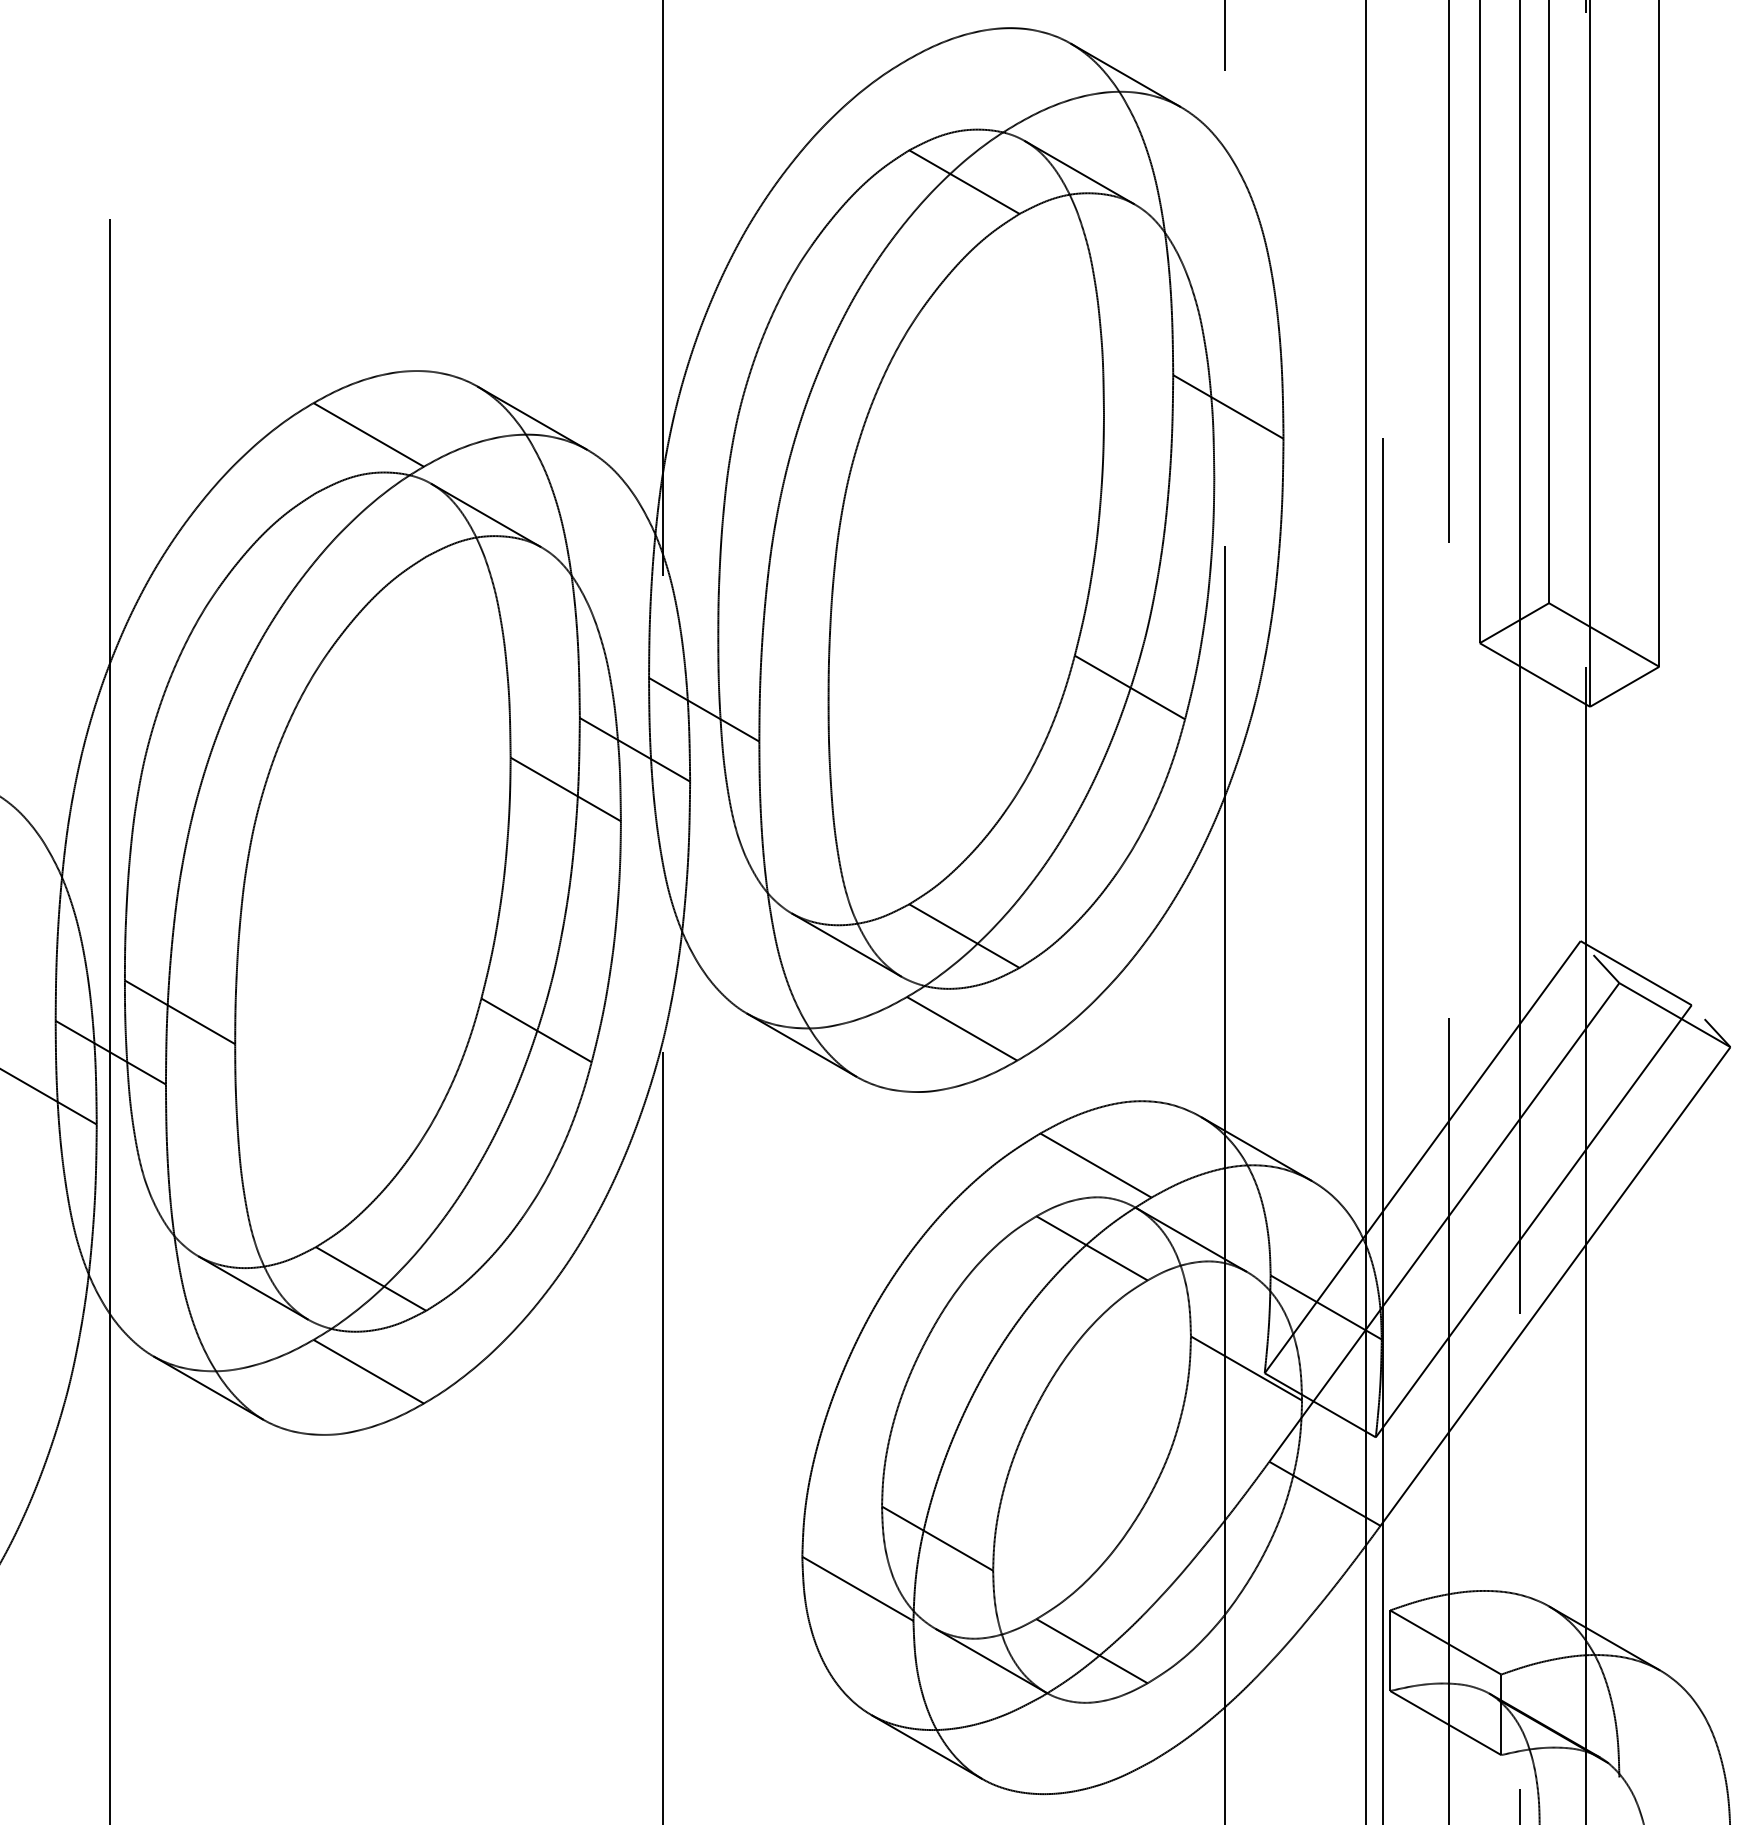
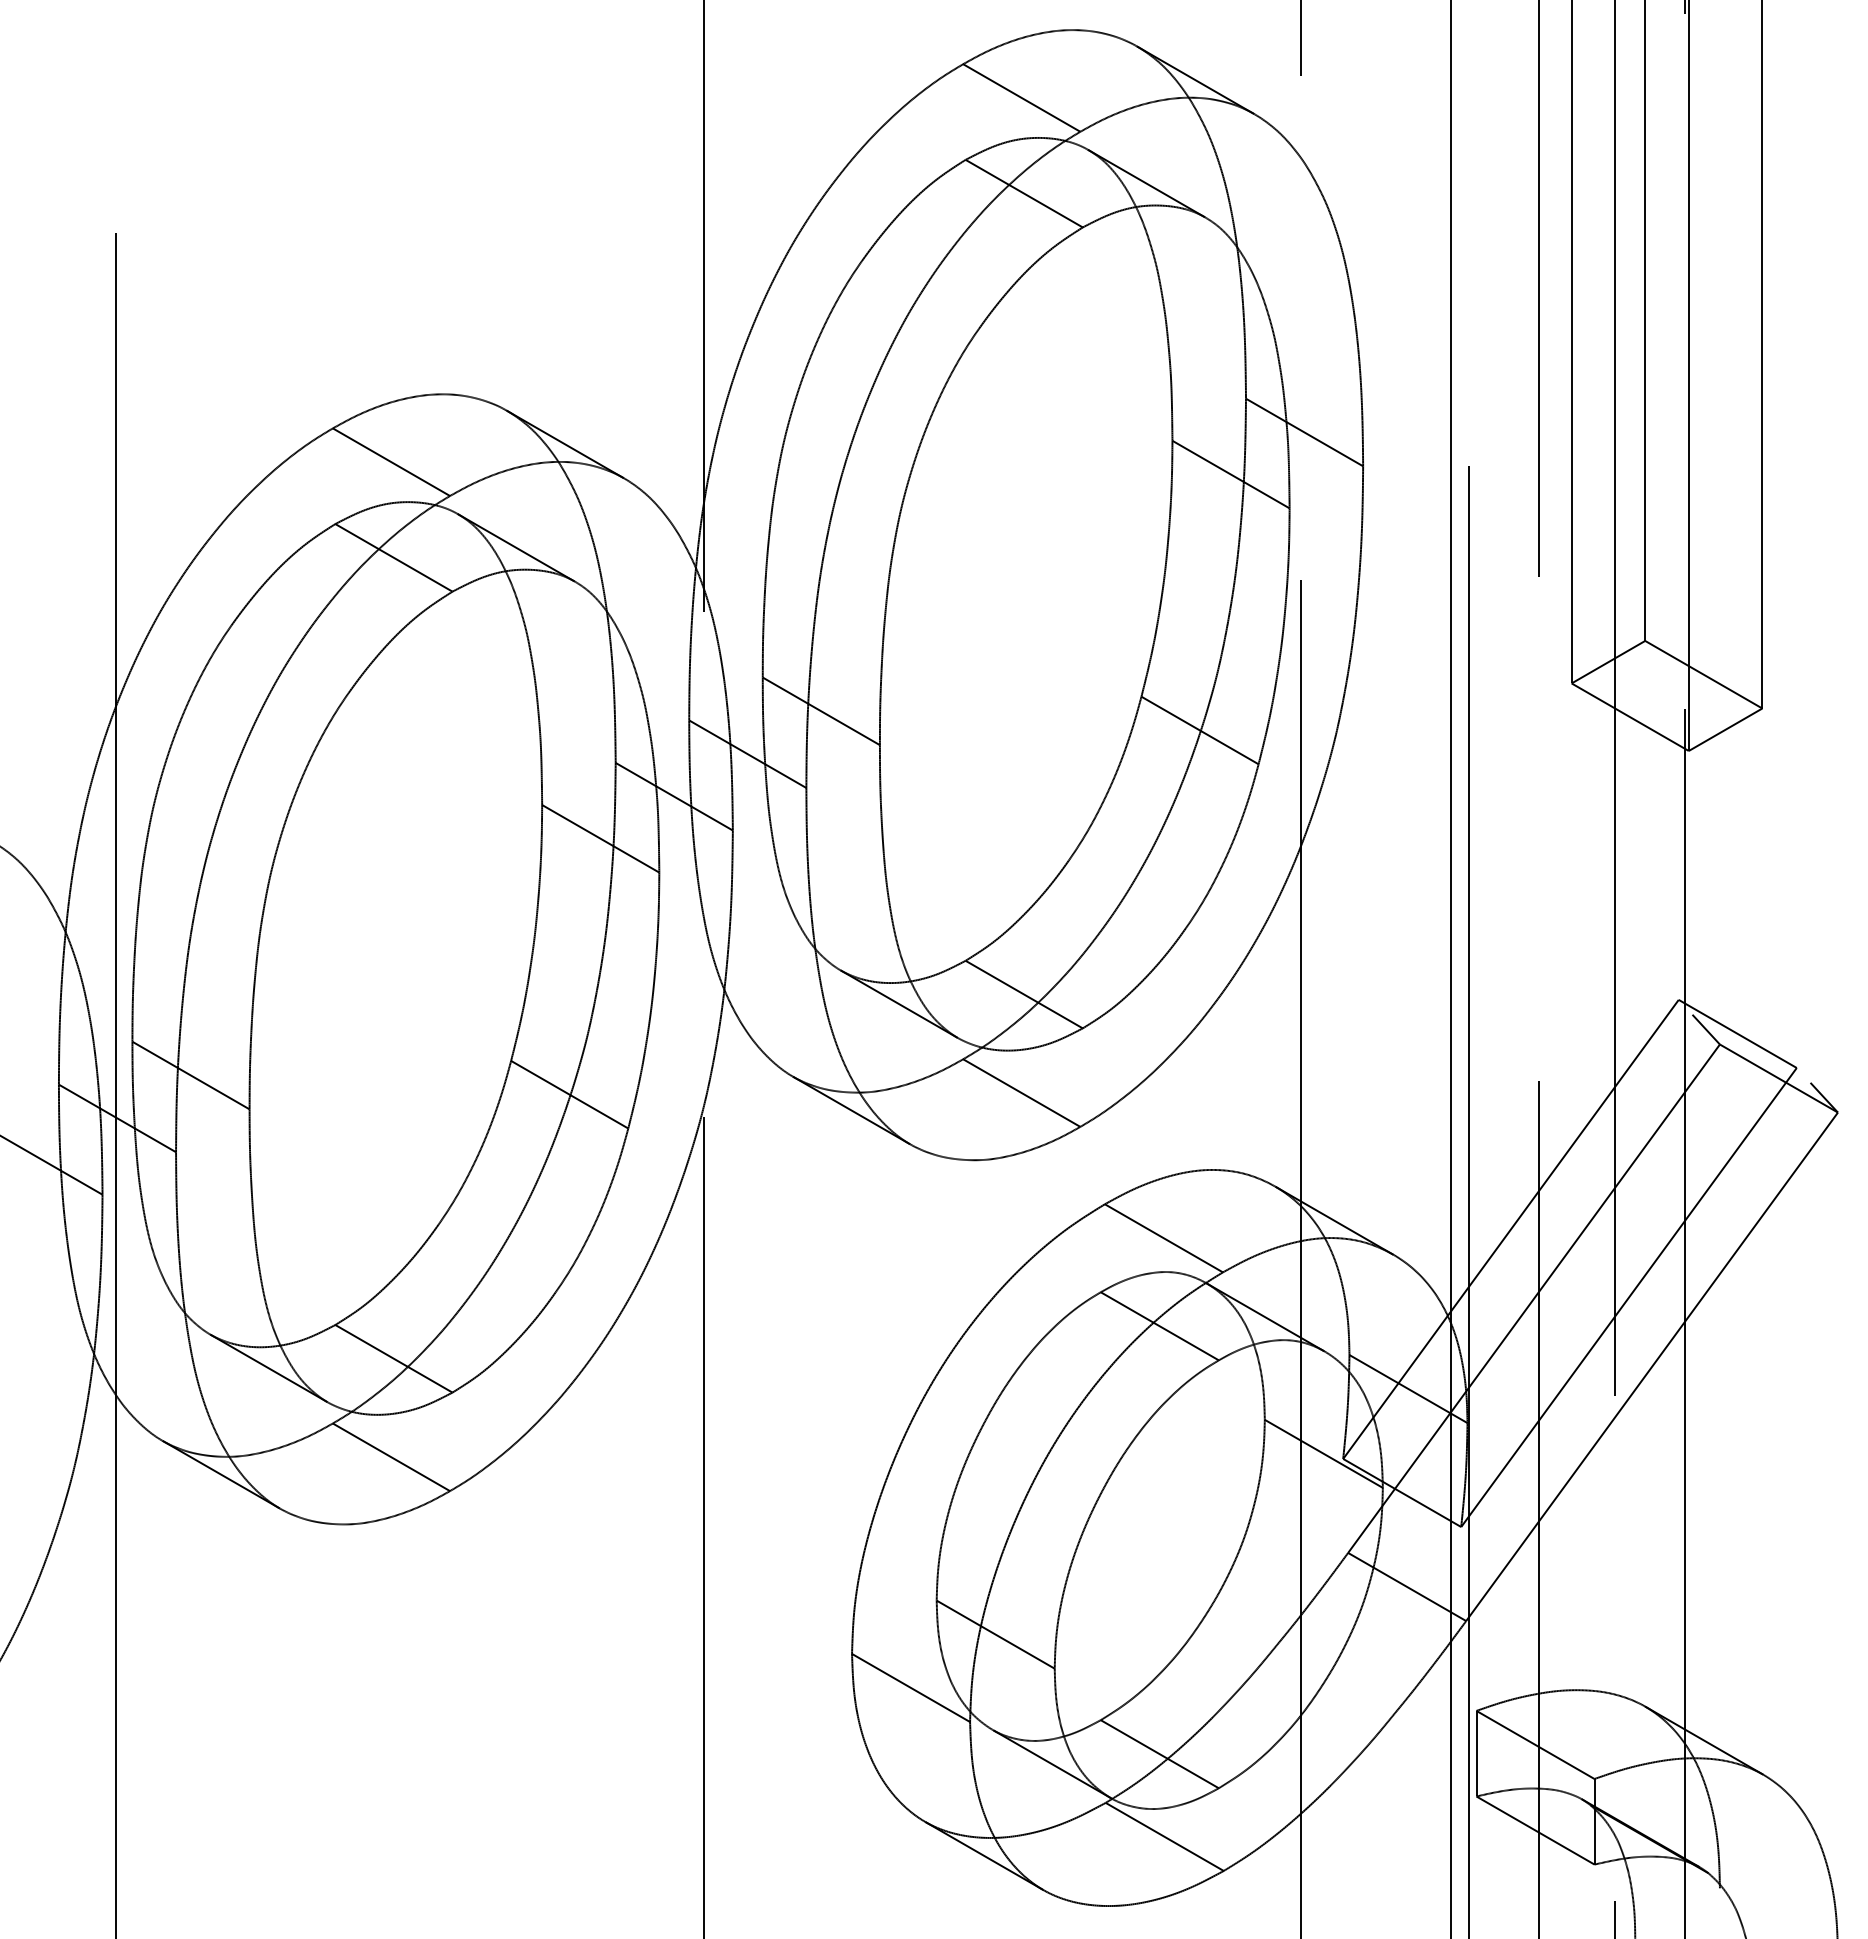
line: (961, 91) -> (1021, 97), added
line: (1158, 446) -> (1230, 474), added
line: (370, 524) -> (393, 557), added
line: (772, 669) -> (820, 711), added
line: (1096, 1728) -> (1164, 1836), added

